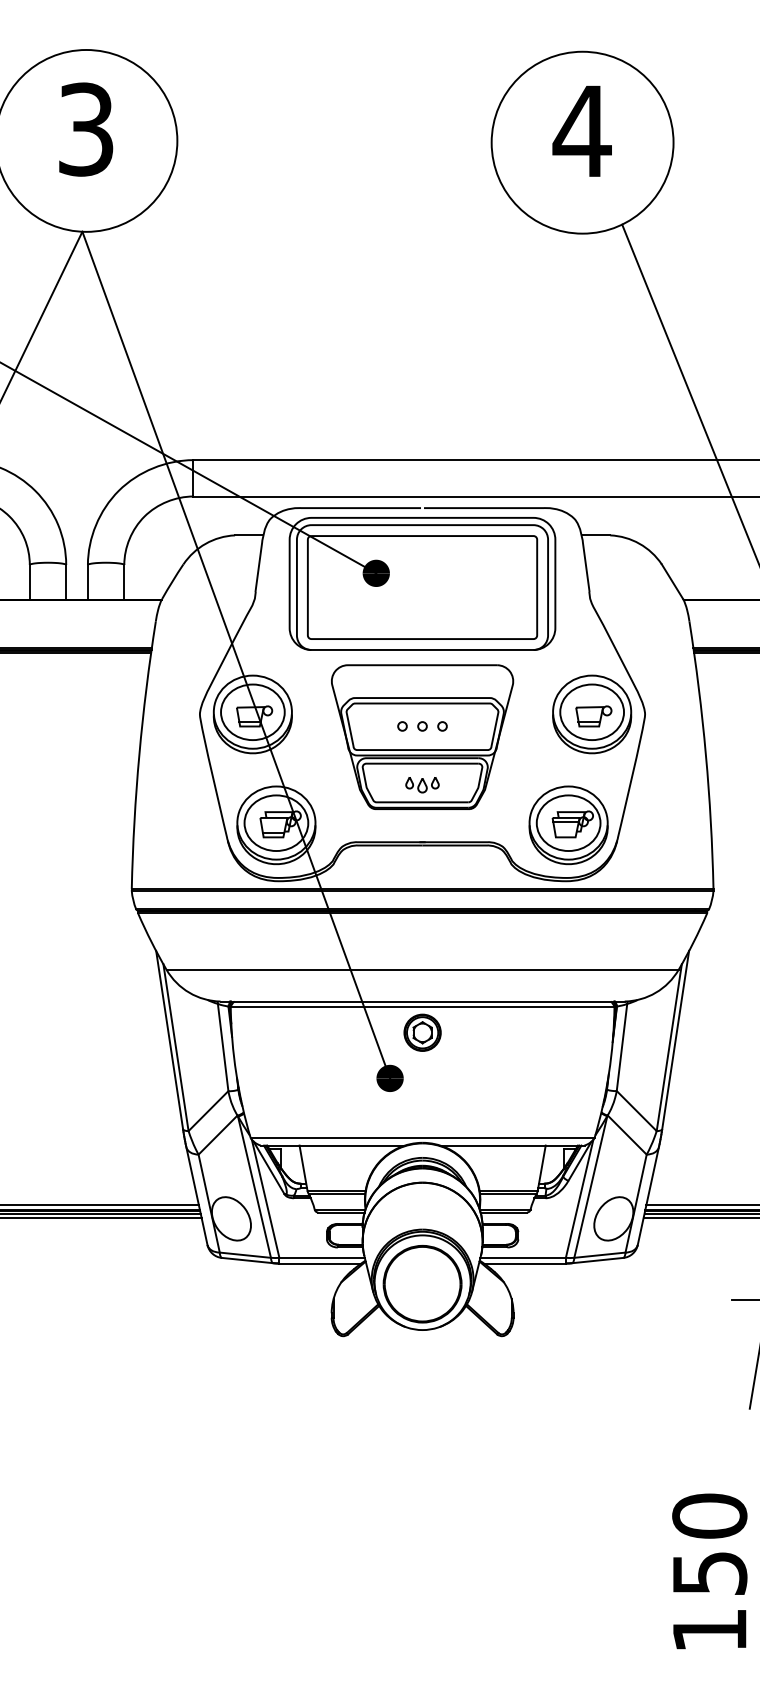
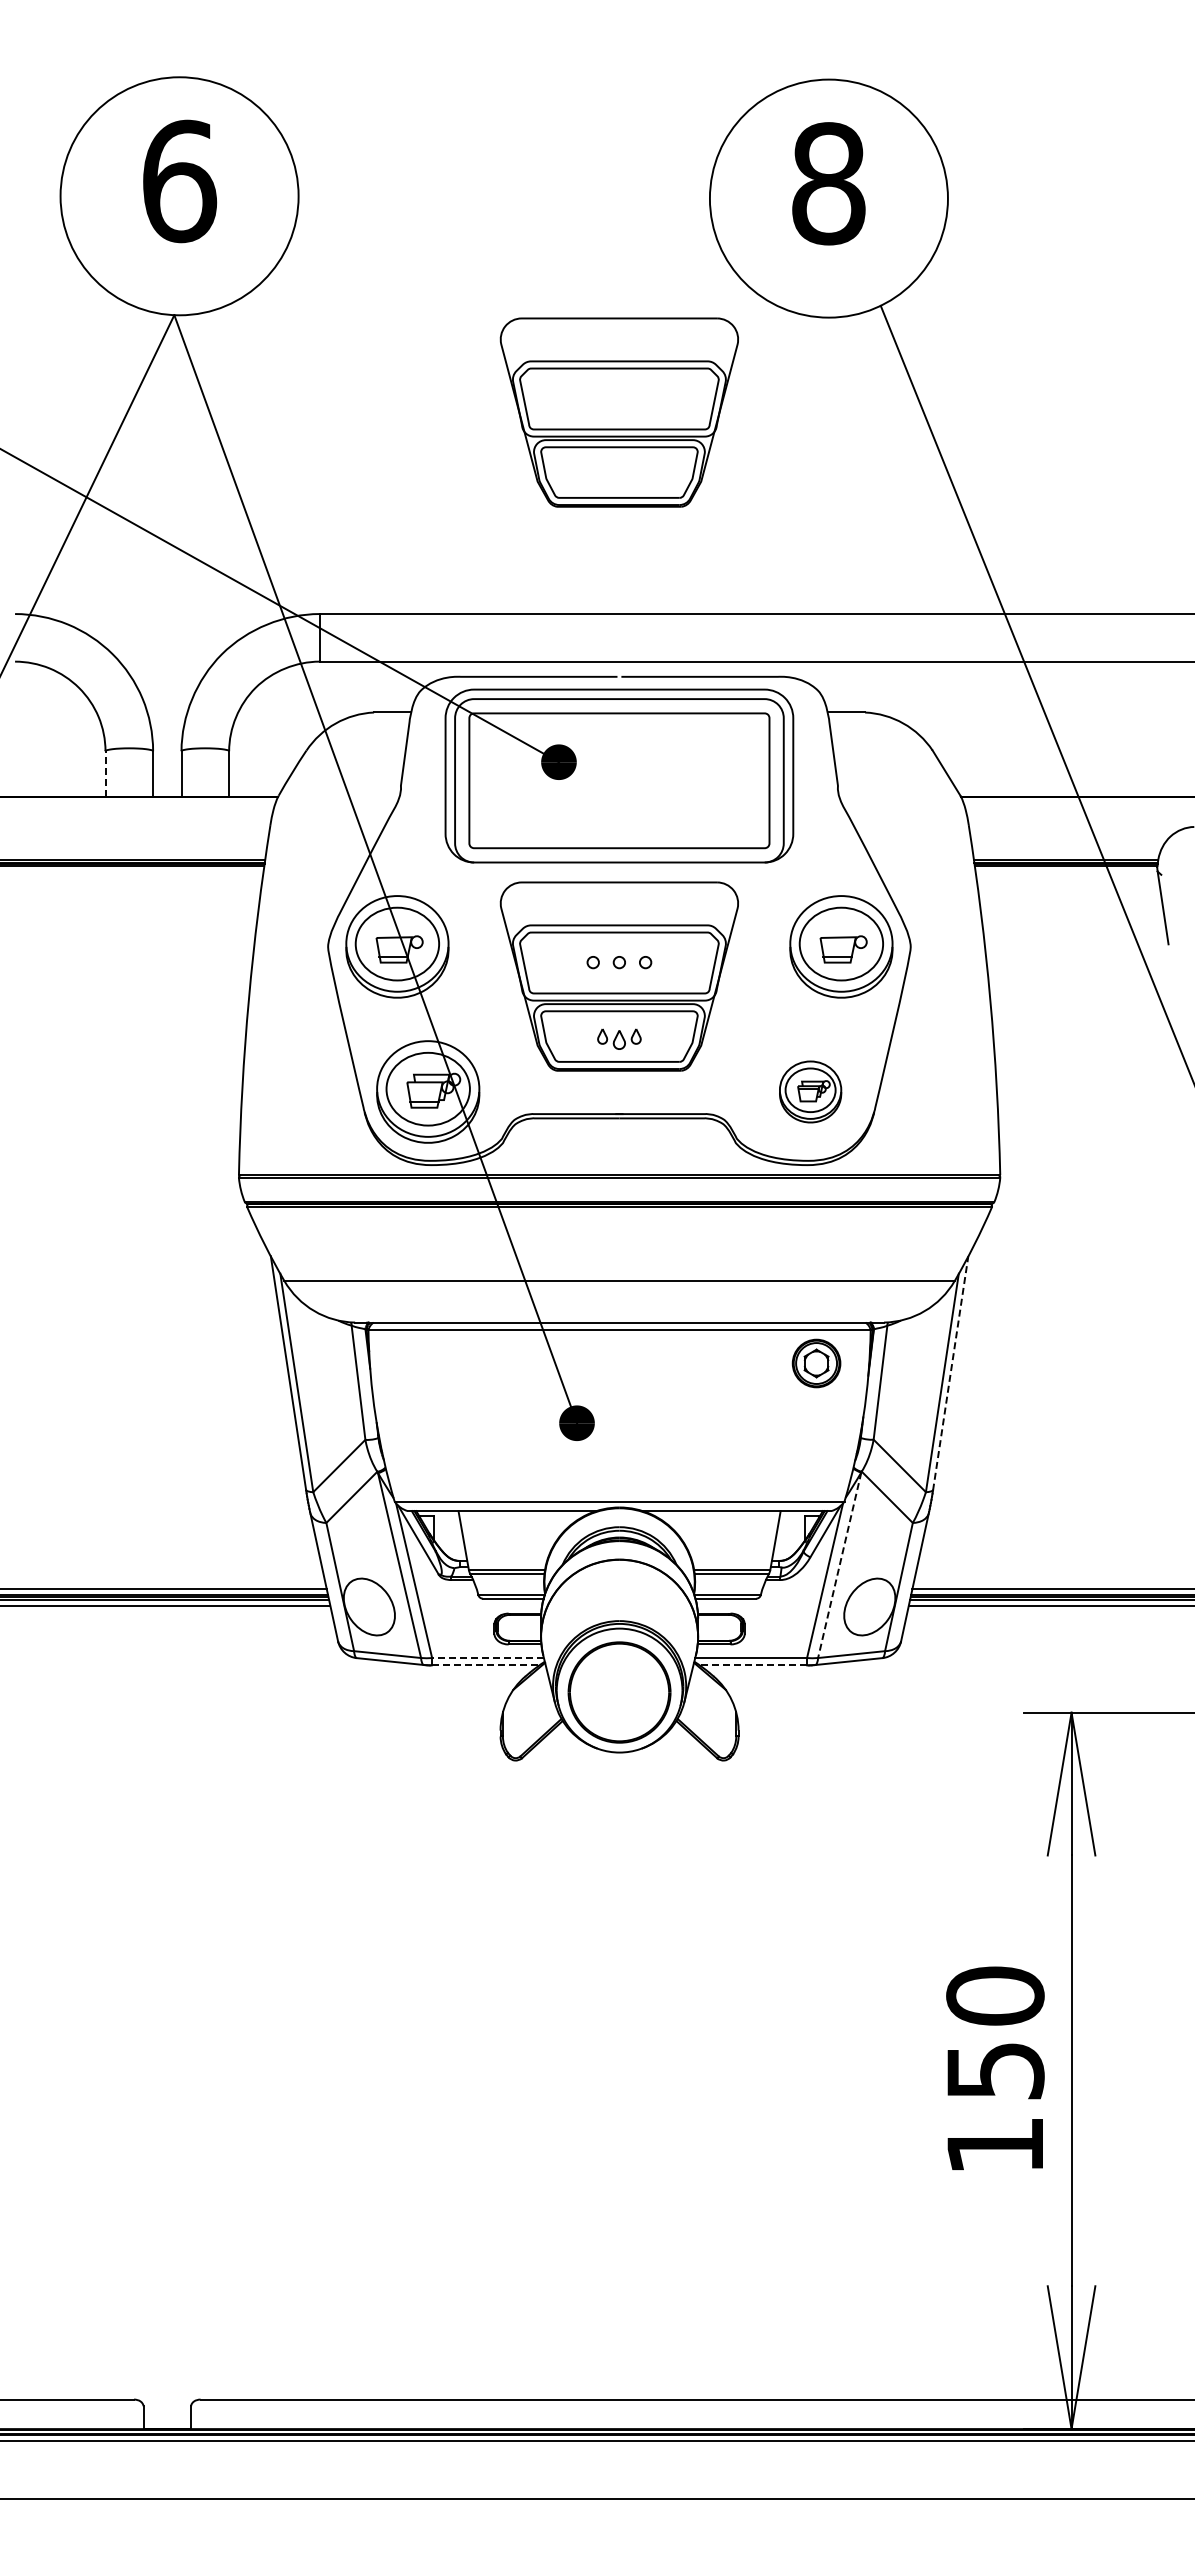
text: (87, 129) -> (180, 181), 3 -> 6
text: (582, 131) -> (828, 183), 4 -> 8
part: (421, 306) -> (618, 412), added
line: (29, 582) -> (105, 774), solid -> dashed
part: (568, 824) -> (810, 1091), size x0.6
part: (422, 1032) -> (816, 1363), moved
line: (675, 1040) -> (950, 1373), solid -> dashed
line: (590, 1187) -> (839, 1565), solid -> dashed
line: (322, 1258) -> (488, 1658), solid -> dashed
line: (320, 1263) -> (485, 1665), solid -> dashed
line: (524, 1263) -> (753, 1665), solid -> dashed

